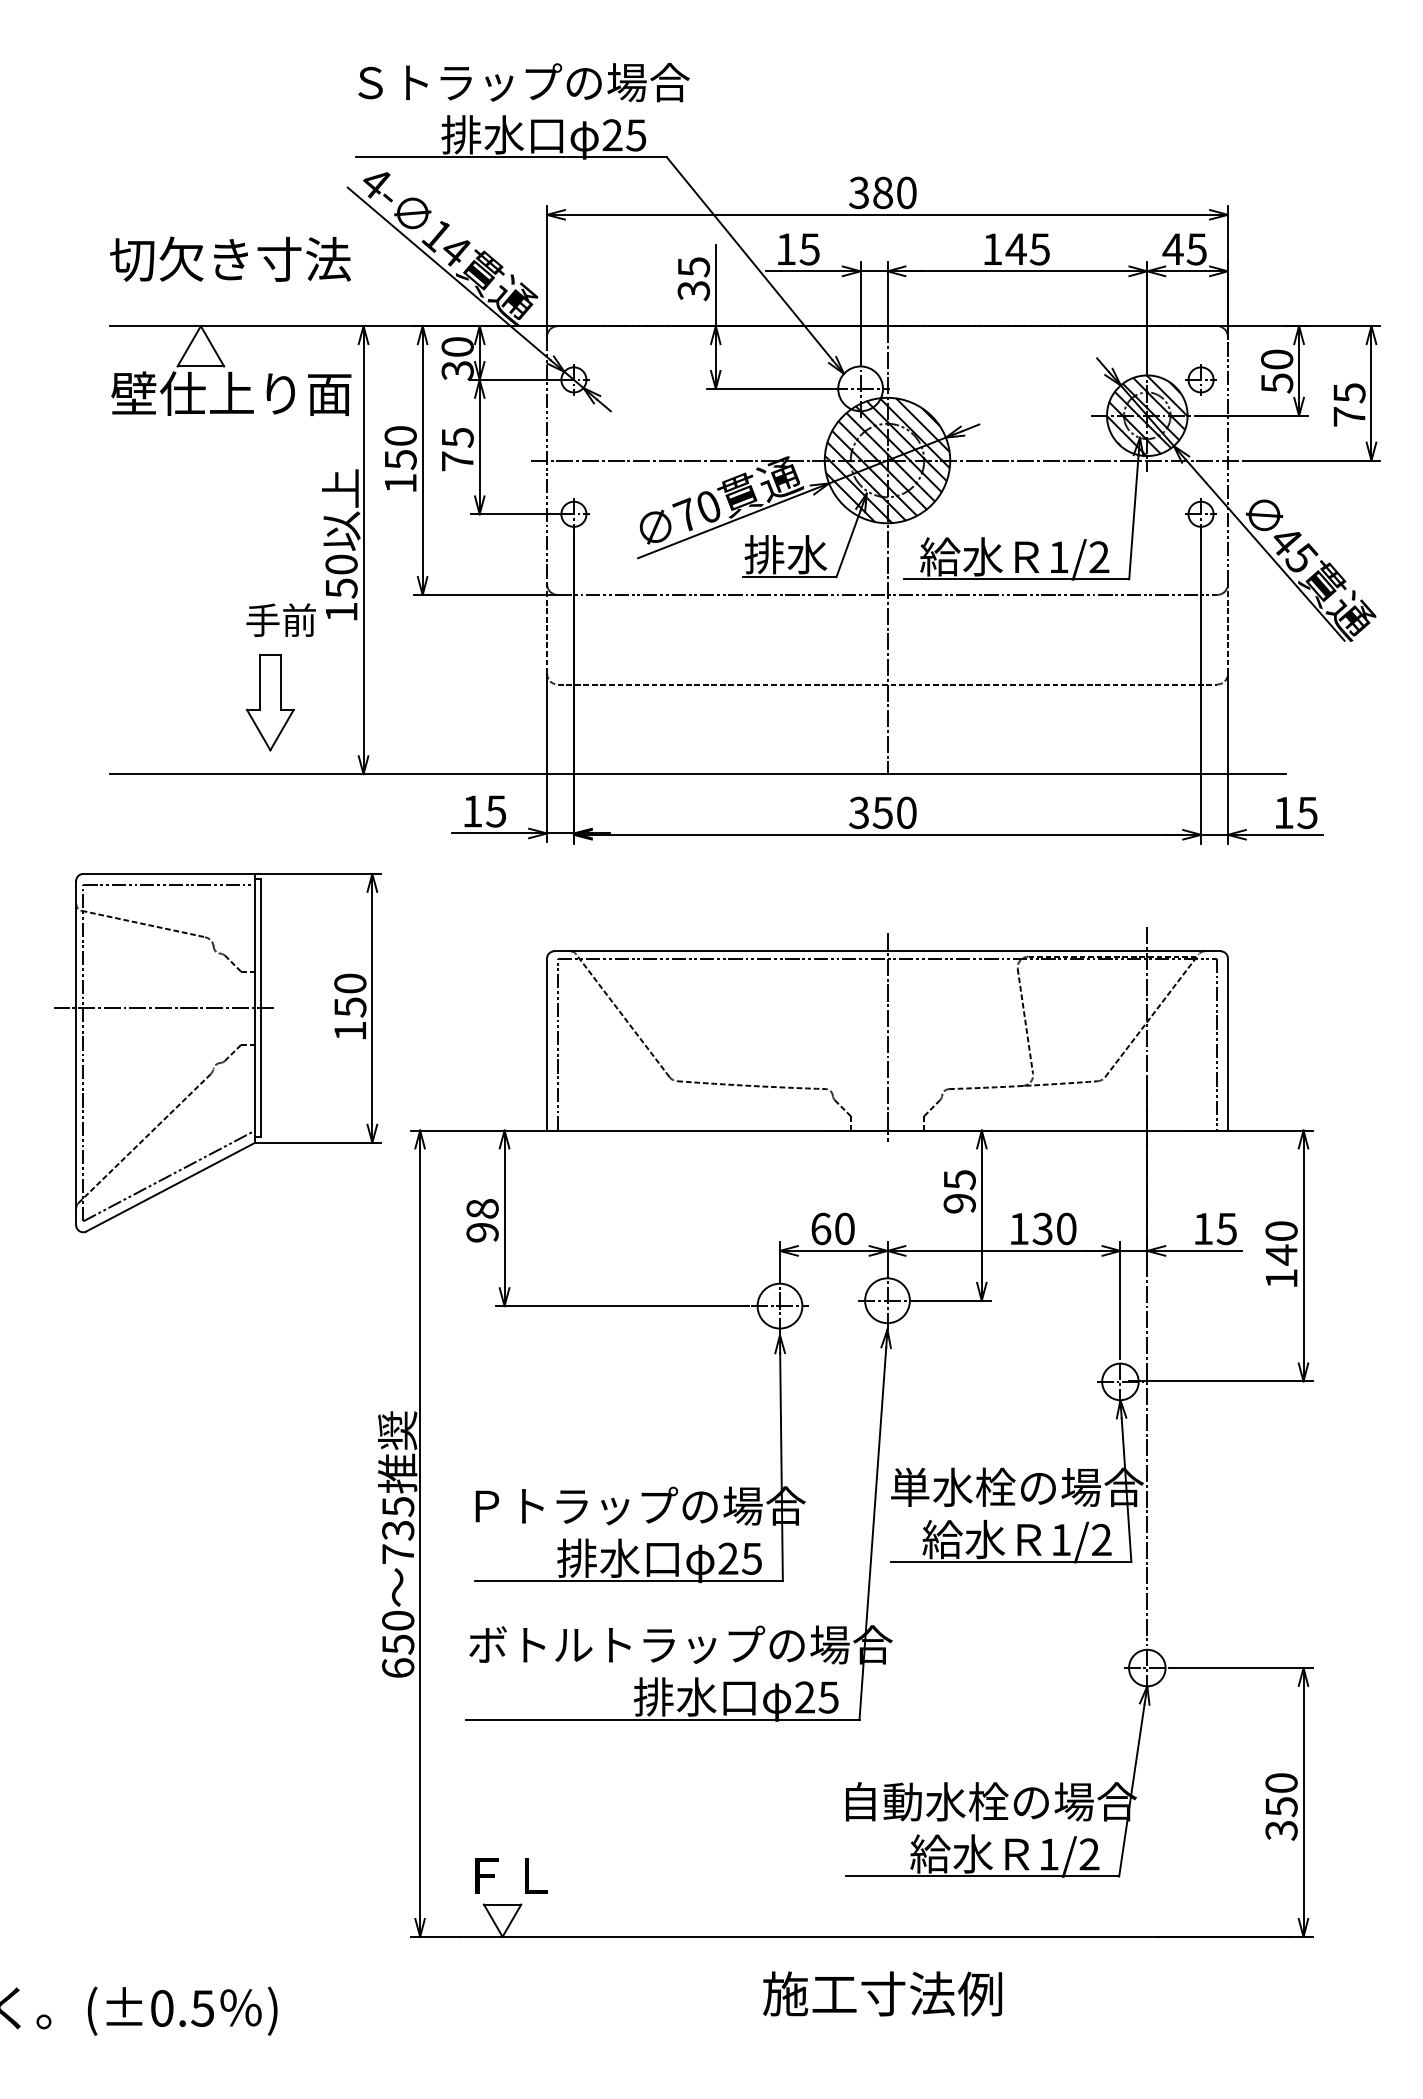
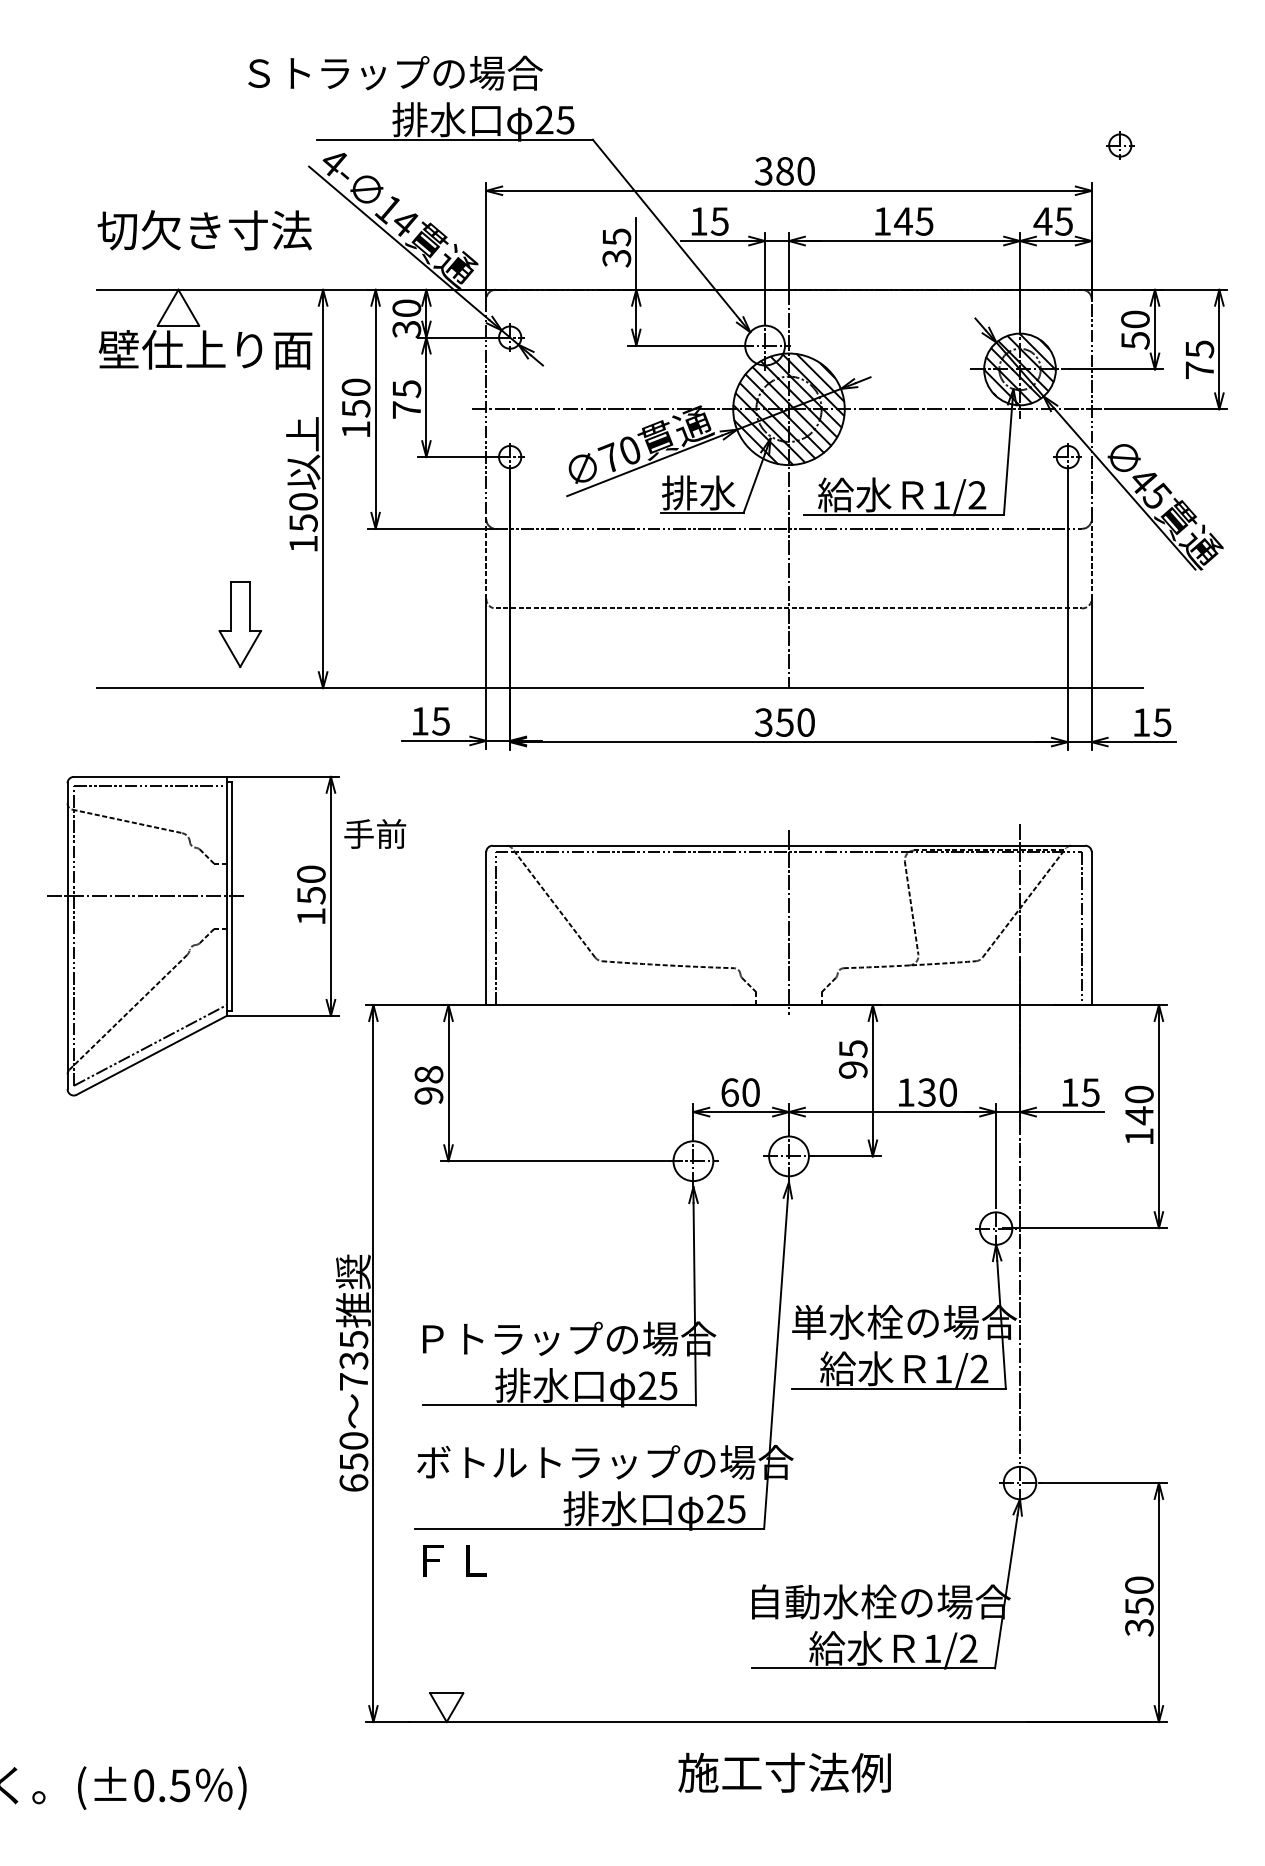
text: (523, 82) -> (395, 73), moved
part: (1200, 379) -> (1119, 145), moved
text: (280, 619) -> (374, 833), moved
text: (511, 1875) -> (454, 1559), moved

